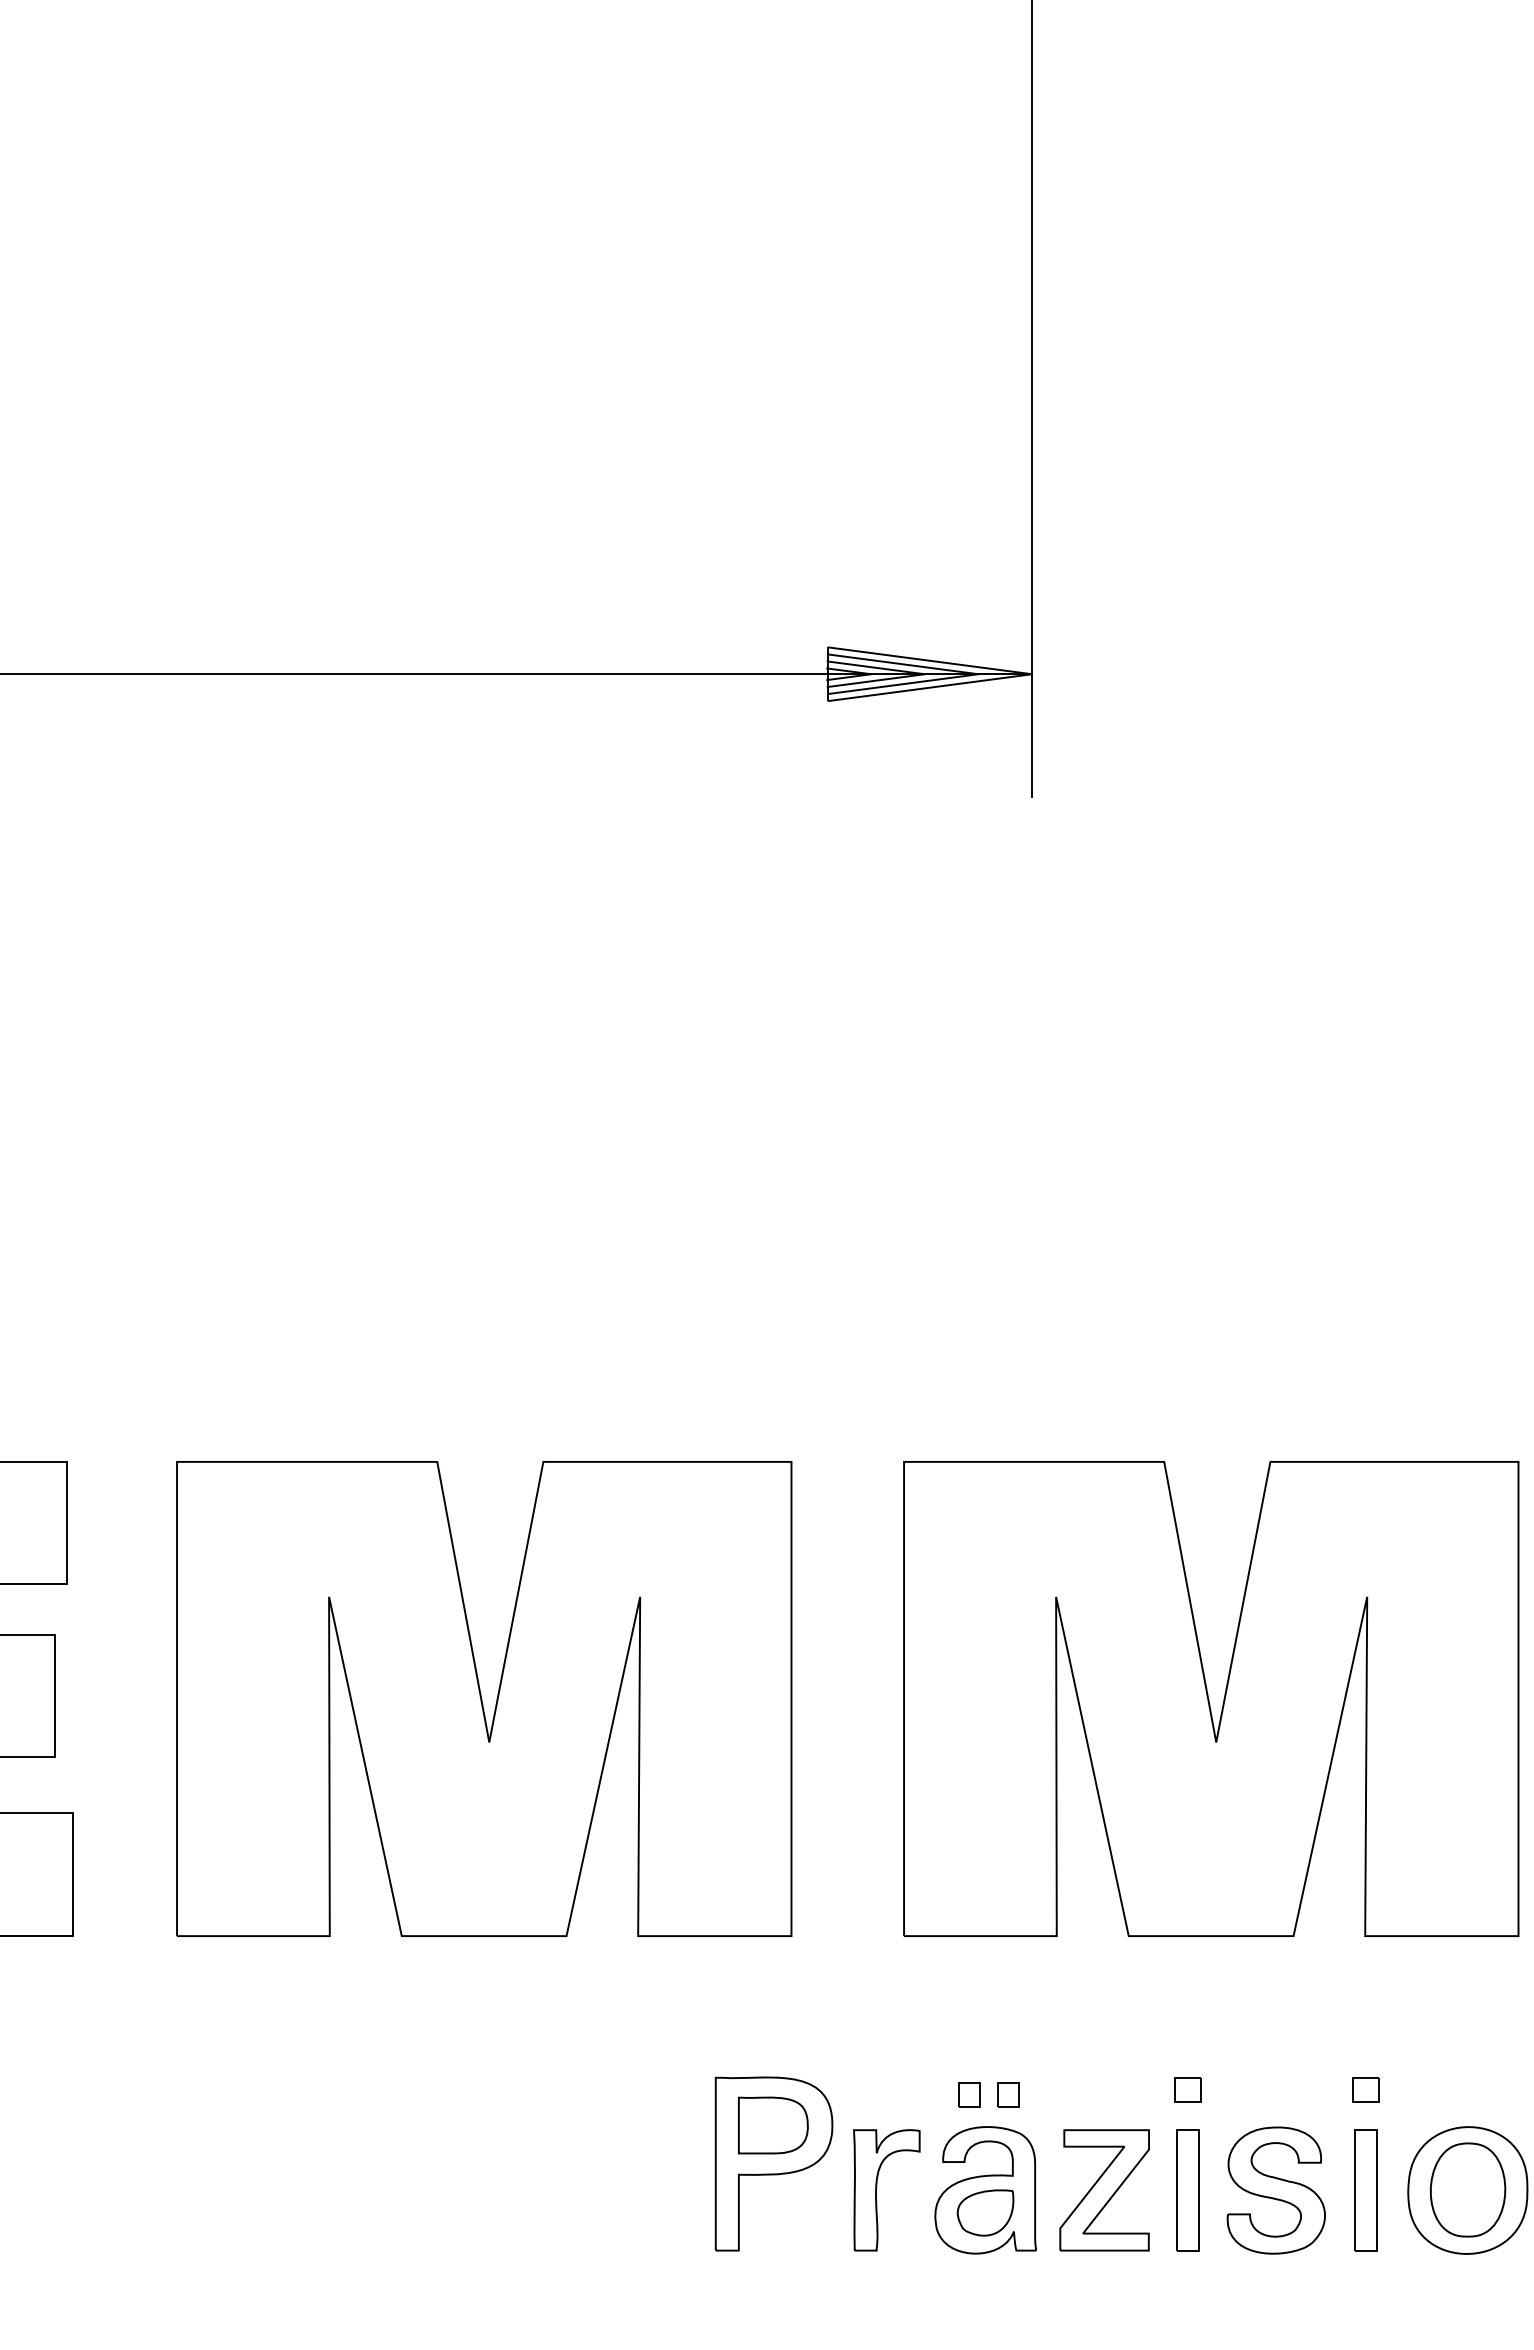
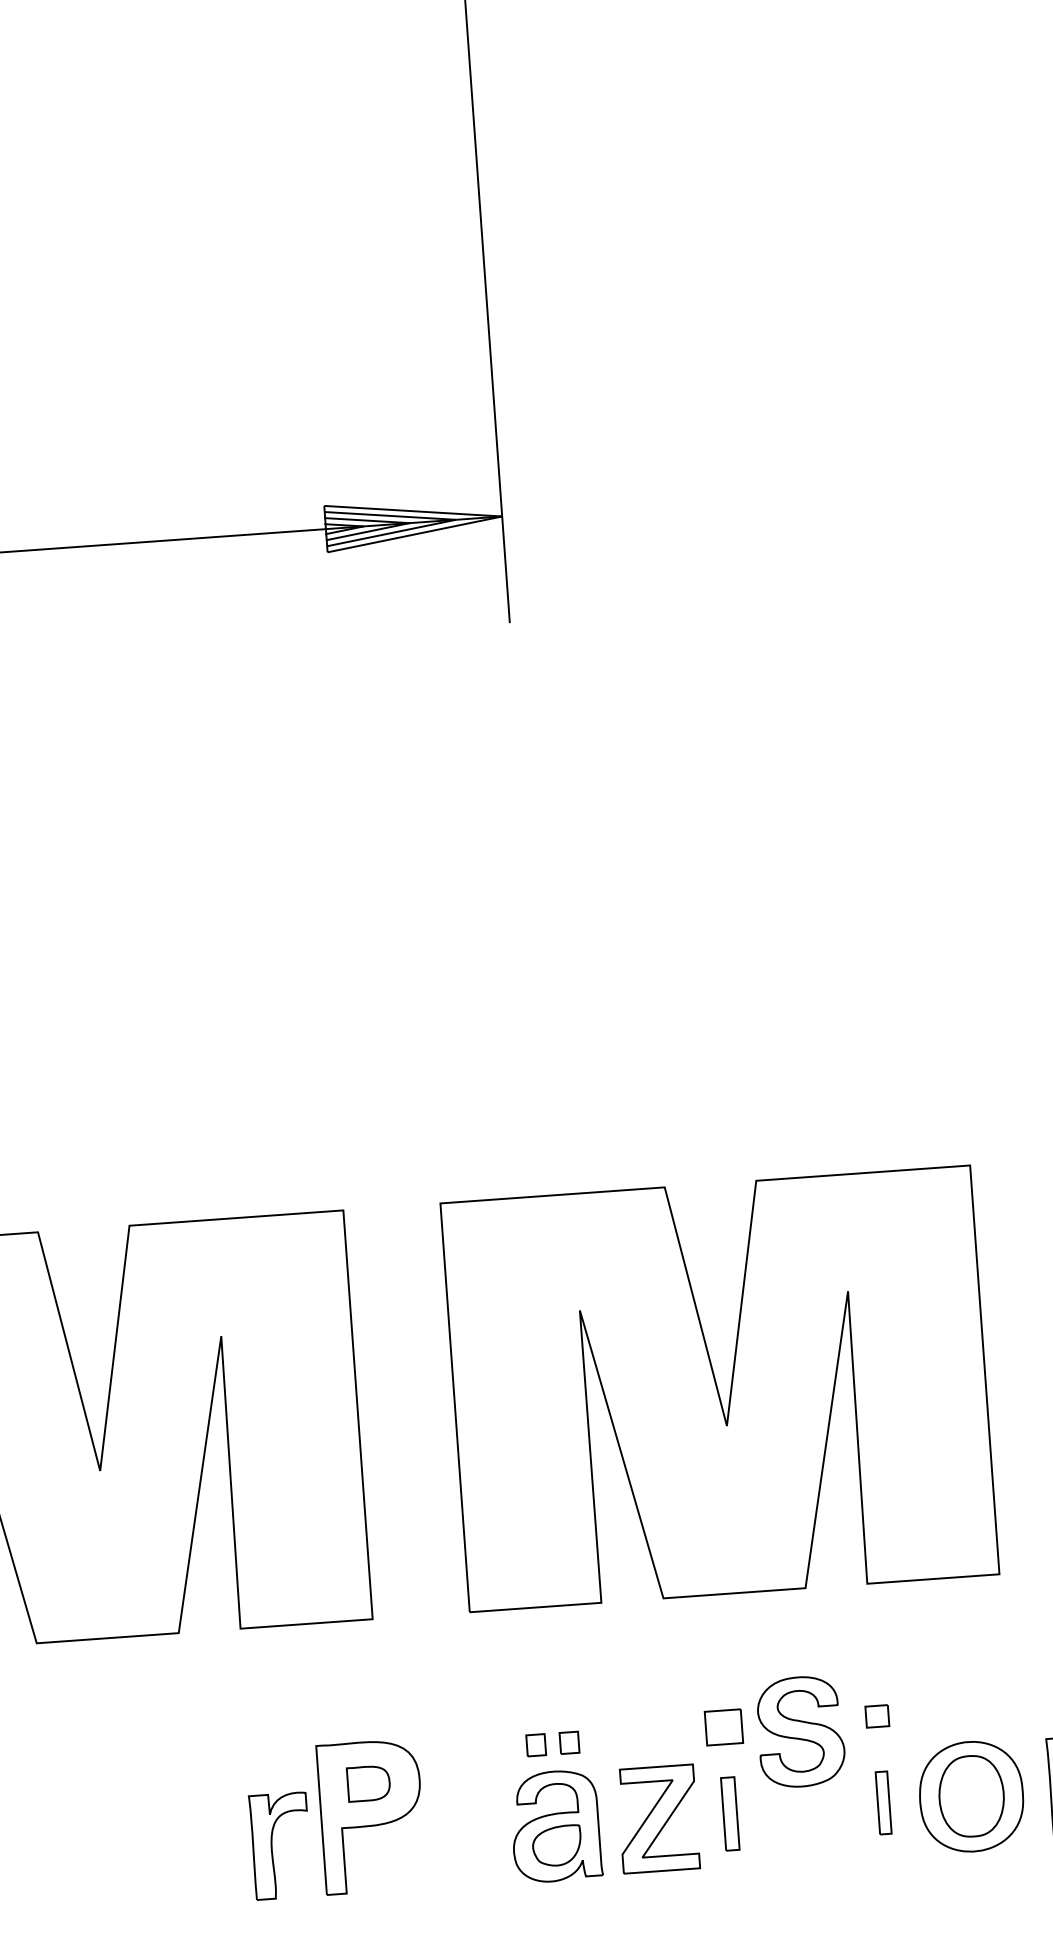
part: (1187, 2089) -> (723, 1726), size x1.6
part: (773, 2125) -> (368, 1783), size x0.7
part: (877, 2186) -> (272, 1843), moved
part: (1187, 2190) -> (729, 1814), size x0.7
part: (1275, 2190) -> (800, 1731), moved
part: (1365, 2190) -> (883, 1803), size x0.6

